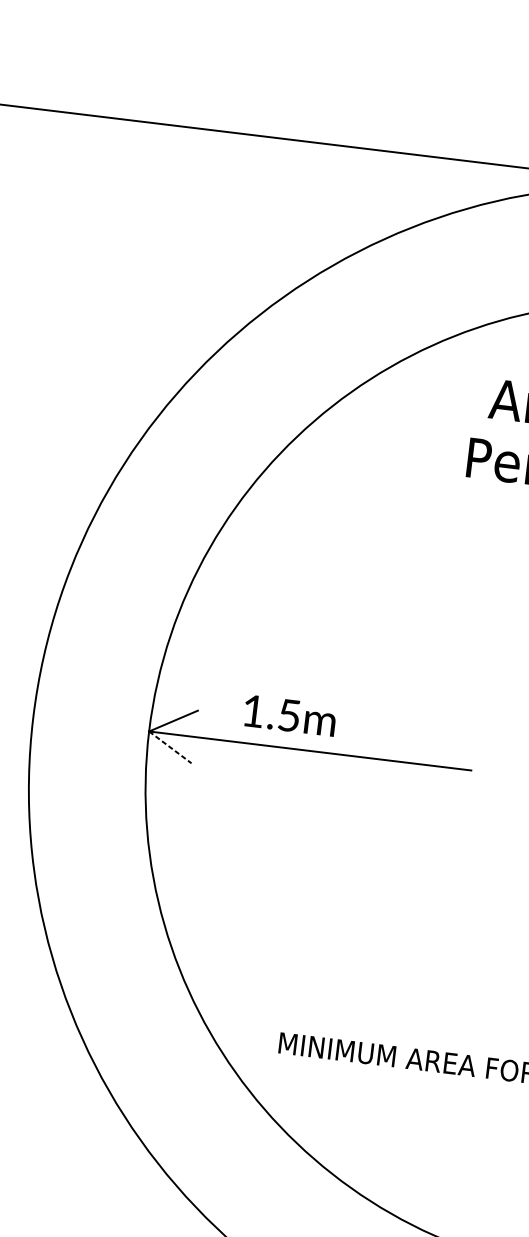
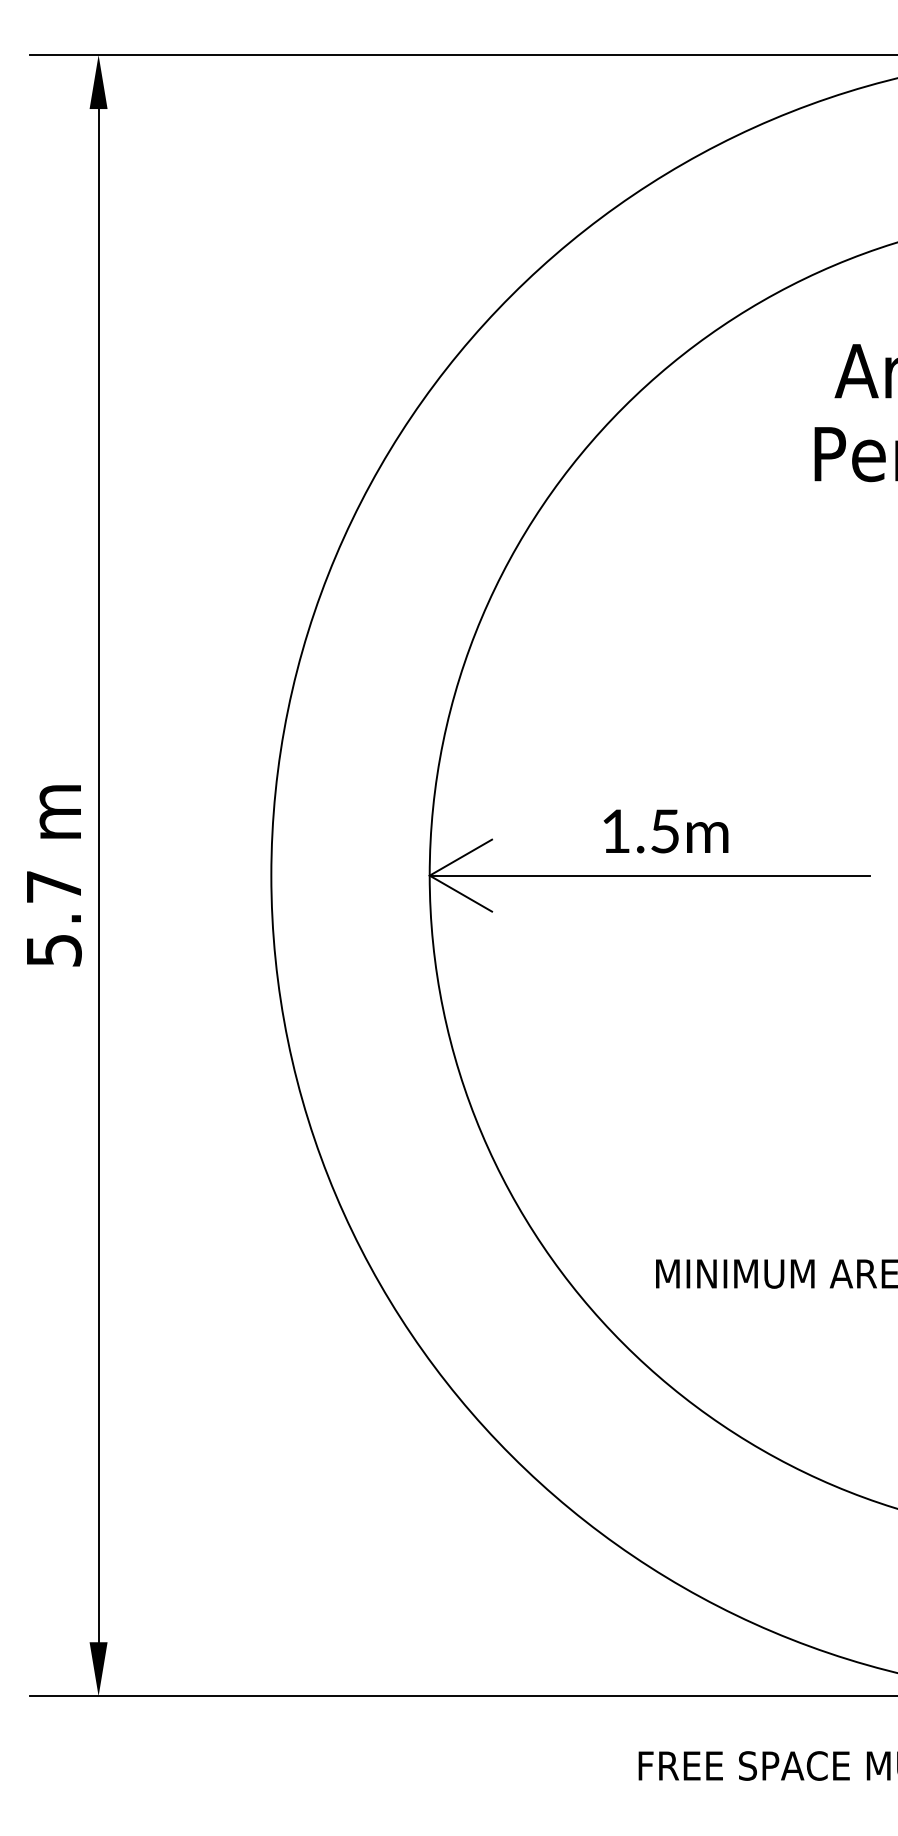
text: (289, 715) -> (665, 831), moved
line: (170, 747) -> (460, 893), dashed -> solid

